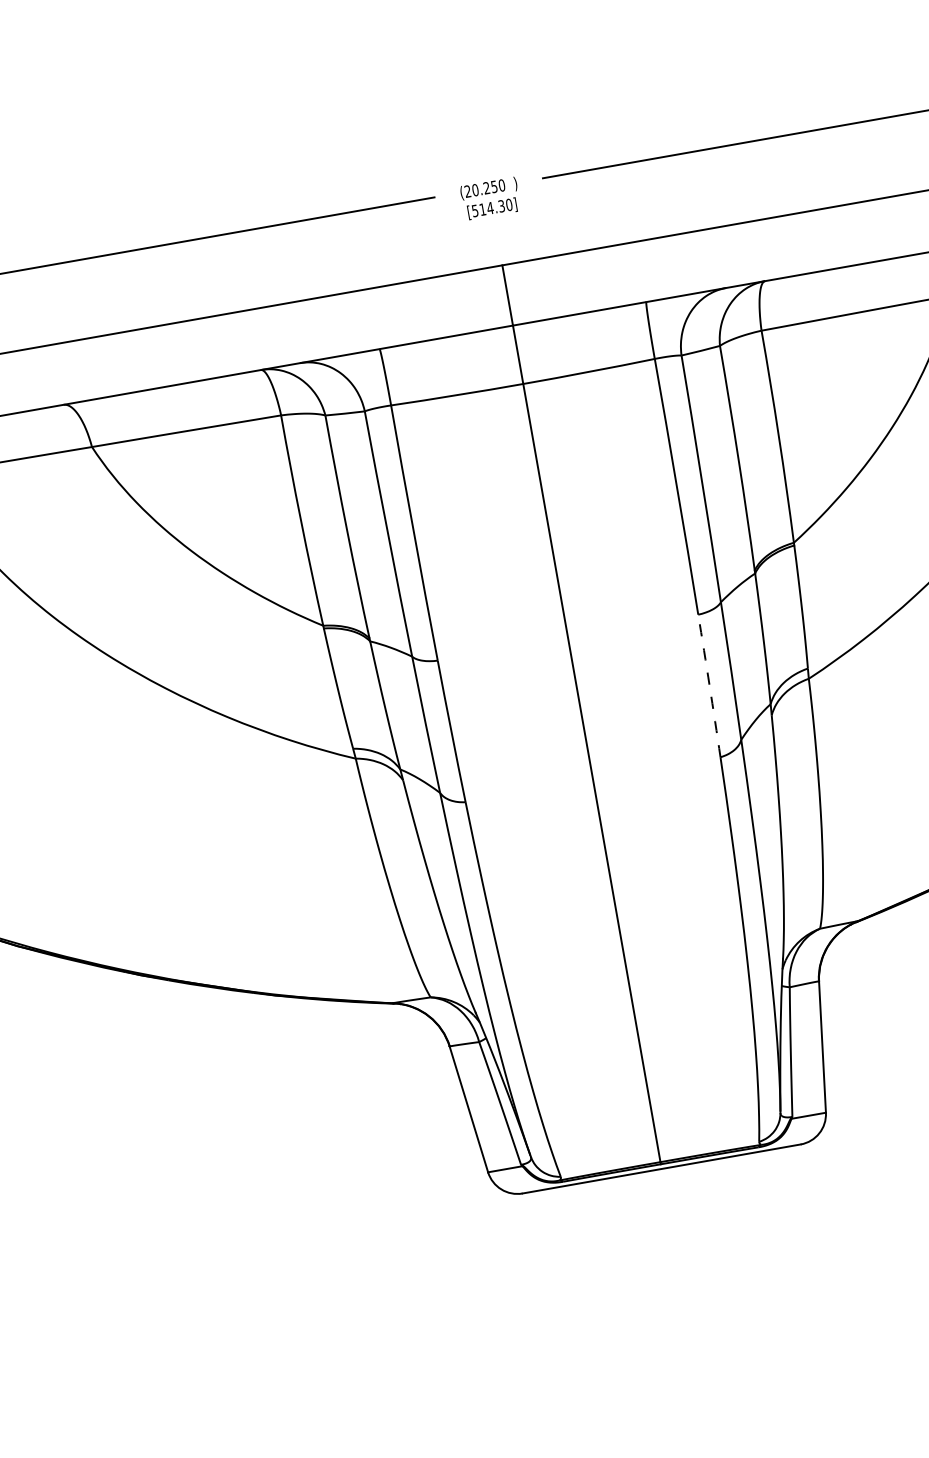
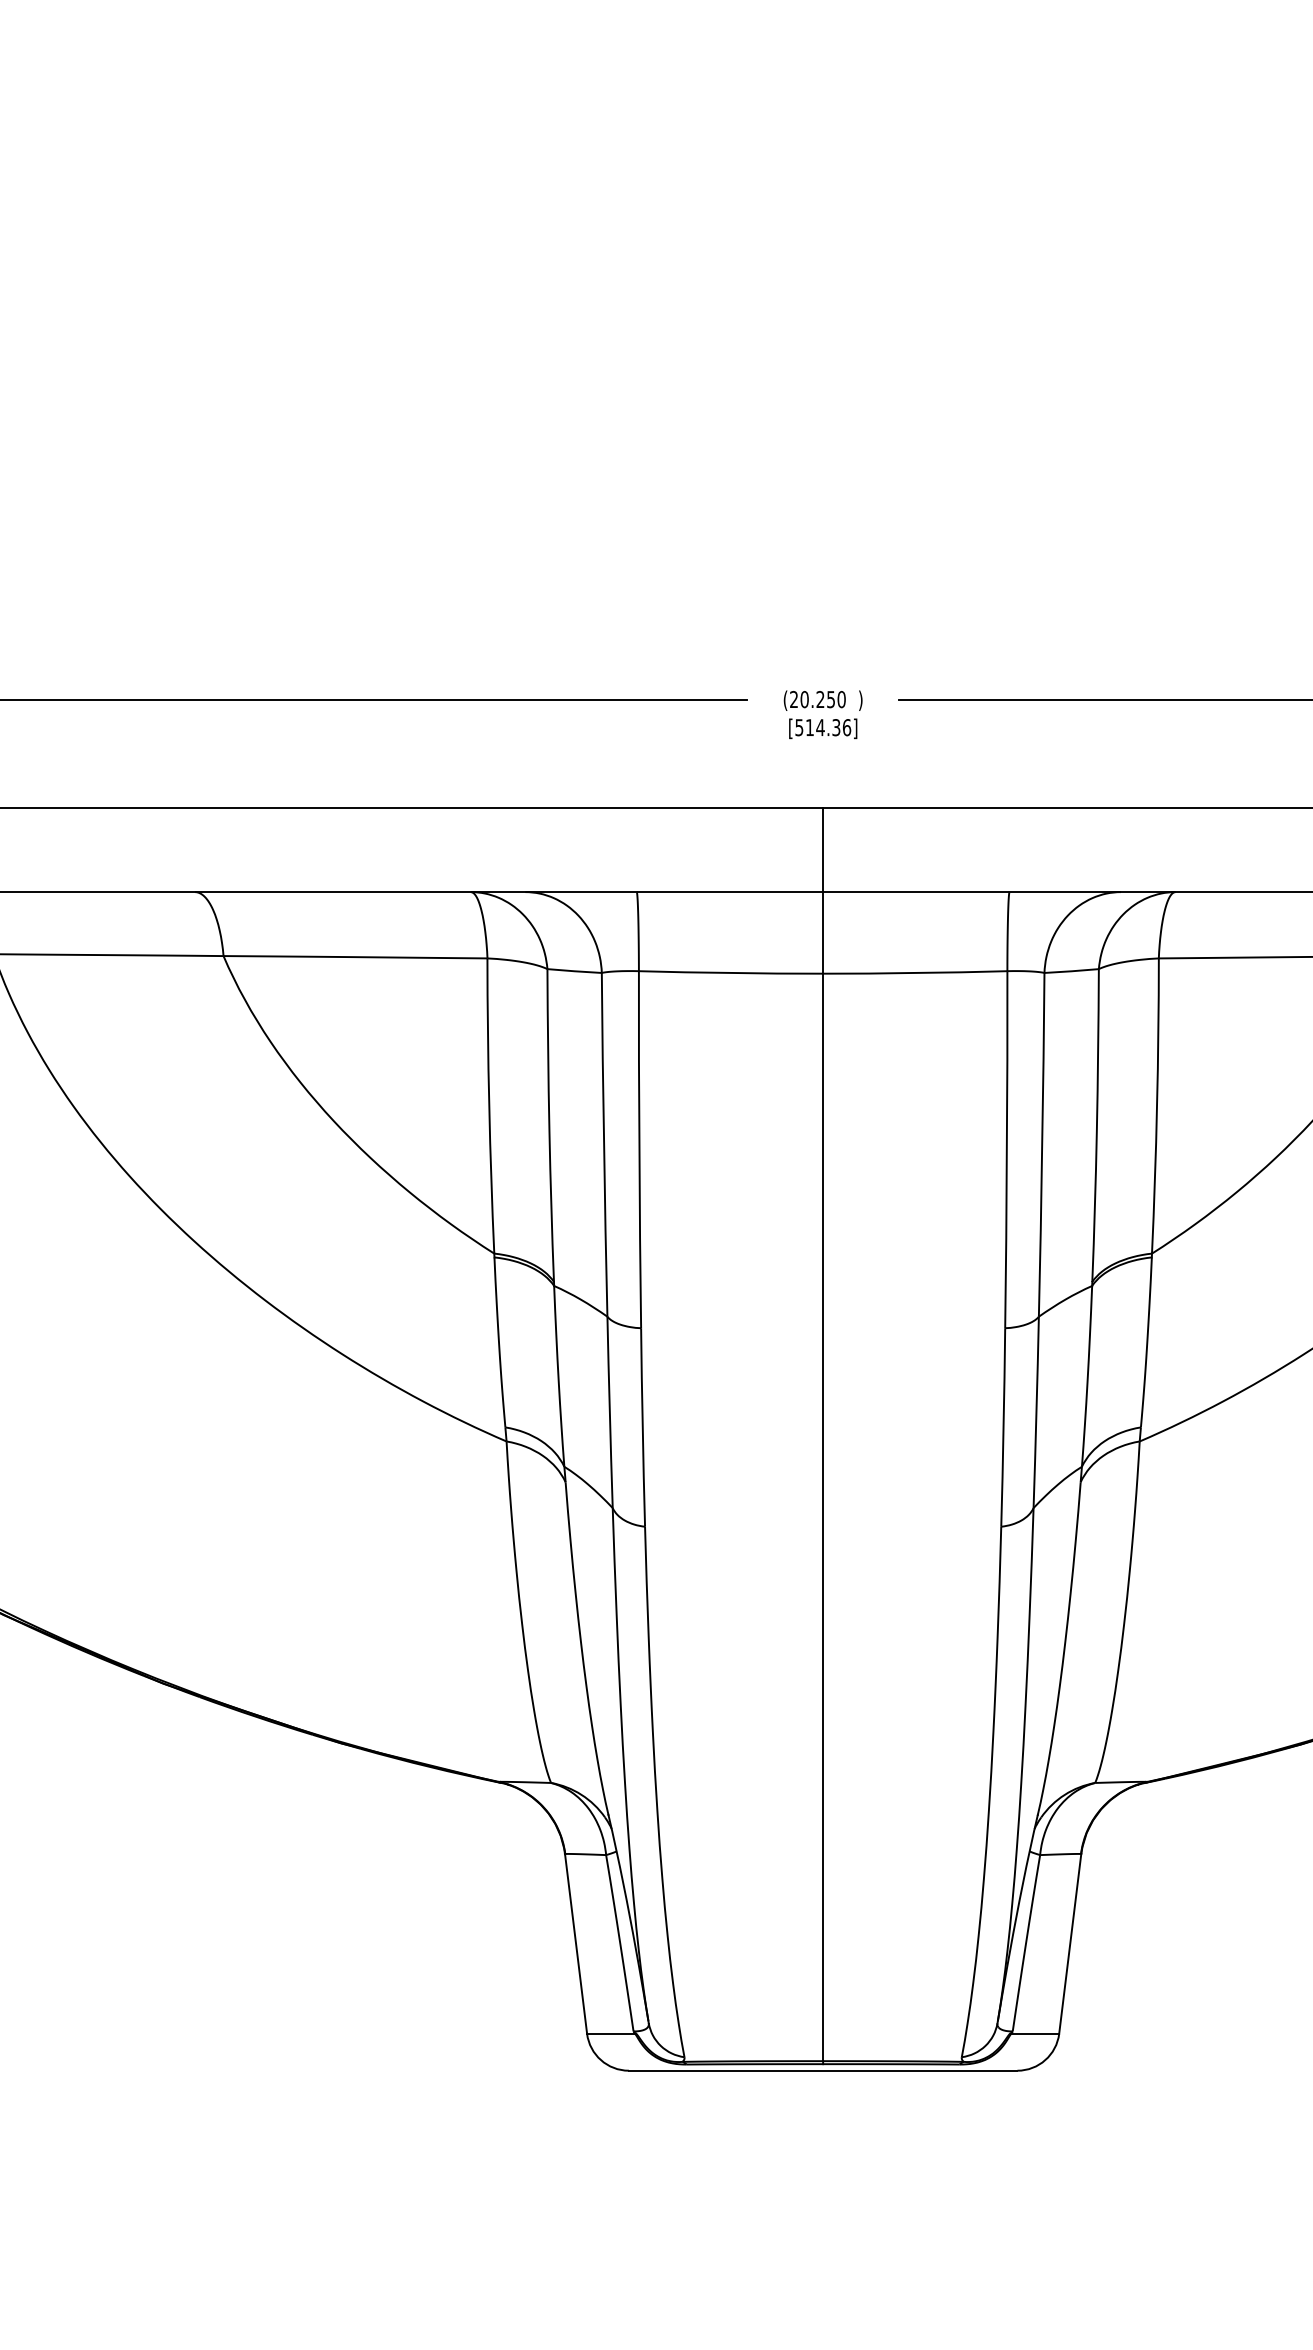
text: (509, 204) -> (847, 727), [514.30] -> [514.36]
arc: (709, 685) -> (1003, 1427), dashed -> solid

